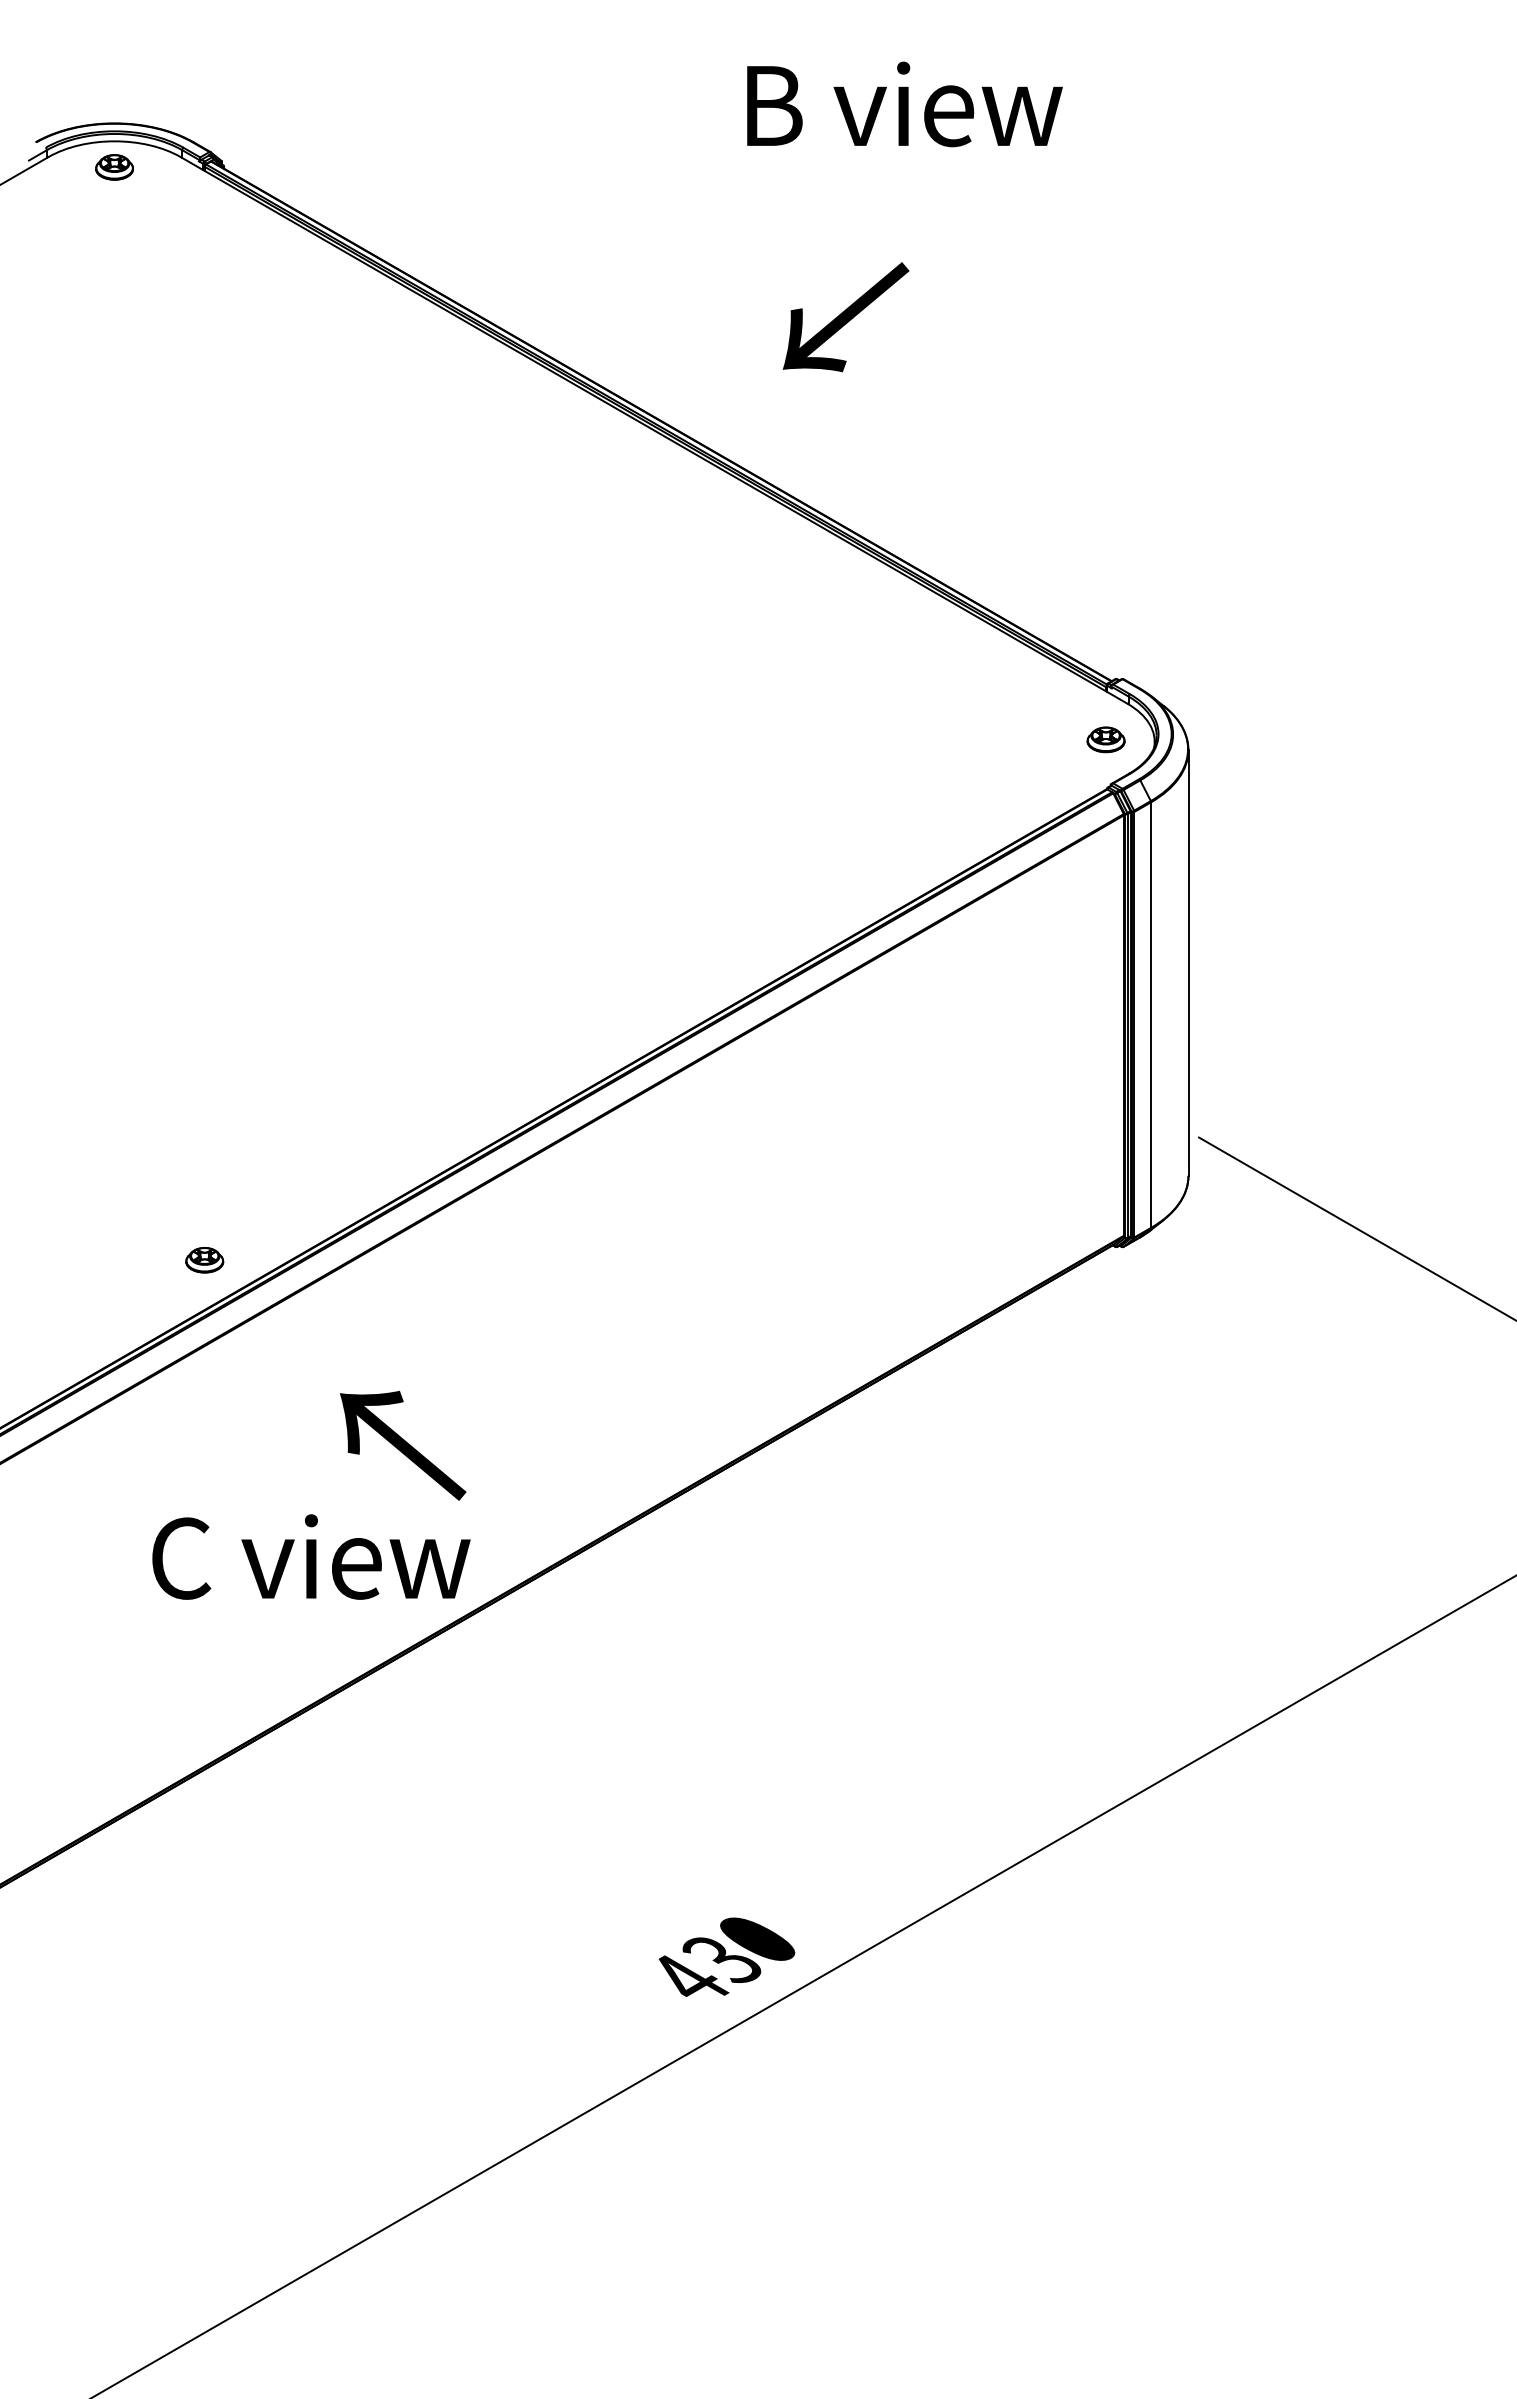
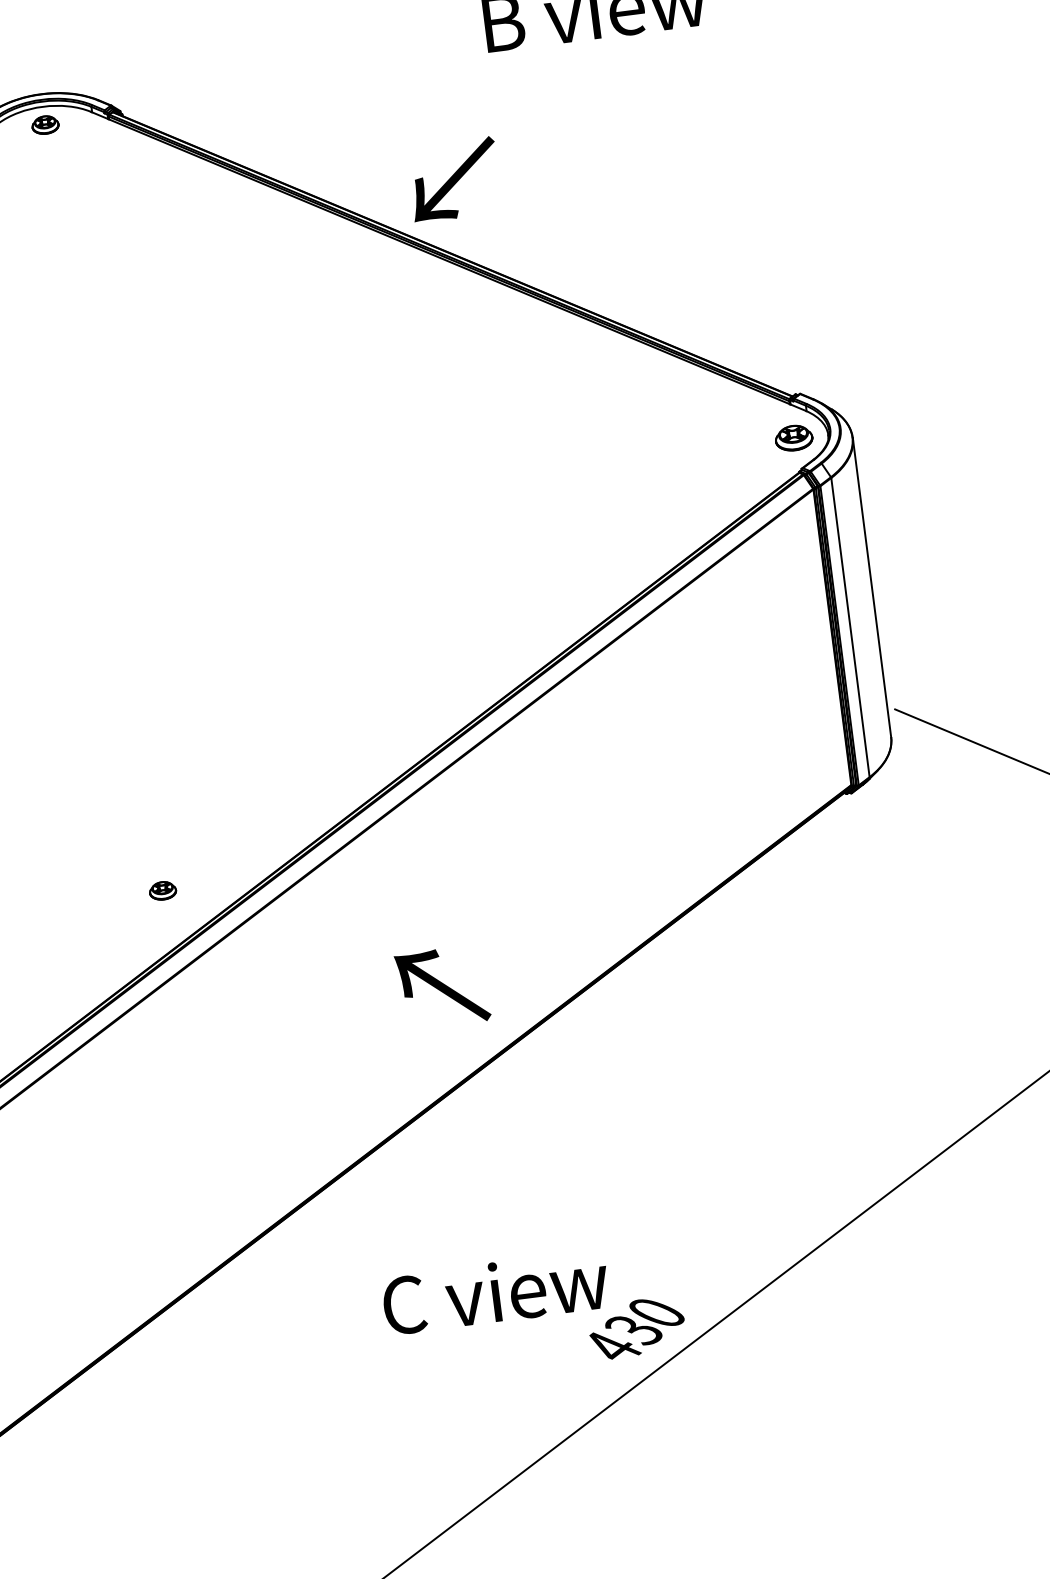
text: (845, 317) -> (453, 179), moved
part: (1105, 739) -> (793, 438), size x1.4
part: (204, 1260) -> (162, 891), moved
text: (402, 1445) -> (442, 987), moved
text: (311, 1556) -> (495, 1292), moved

